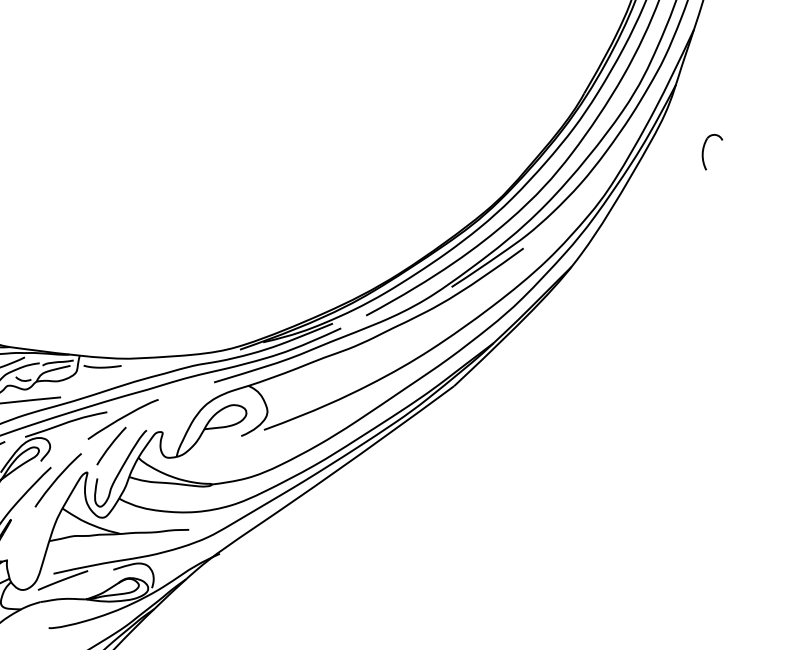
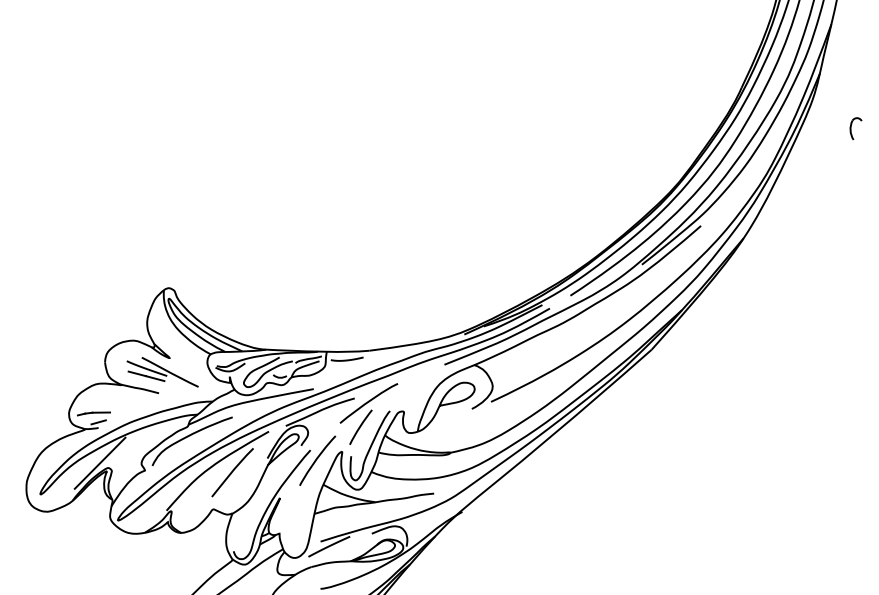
part: (711, 151) -> (855, 128), size x0.7

